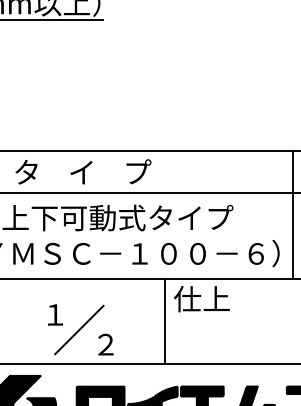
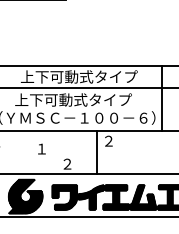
text: (127, 171) -> (78, 76), タ    イ    プ -> 上下可動式タイプ
text: (202, 297) -> (116, 140), 仕上 -> ２
line: (78, 329) -> (53, 156), removed

